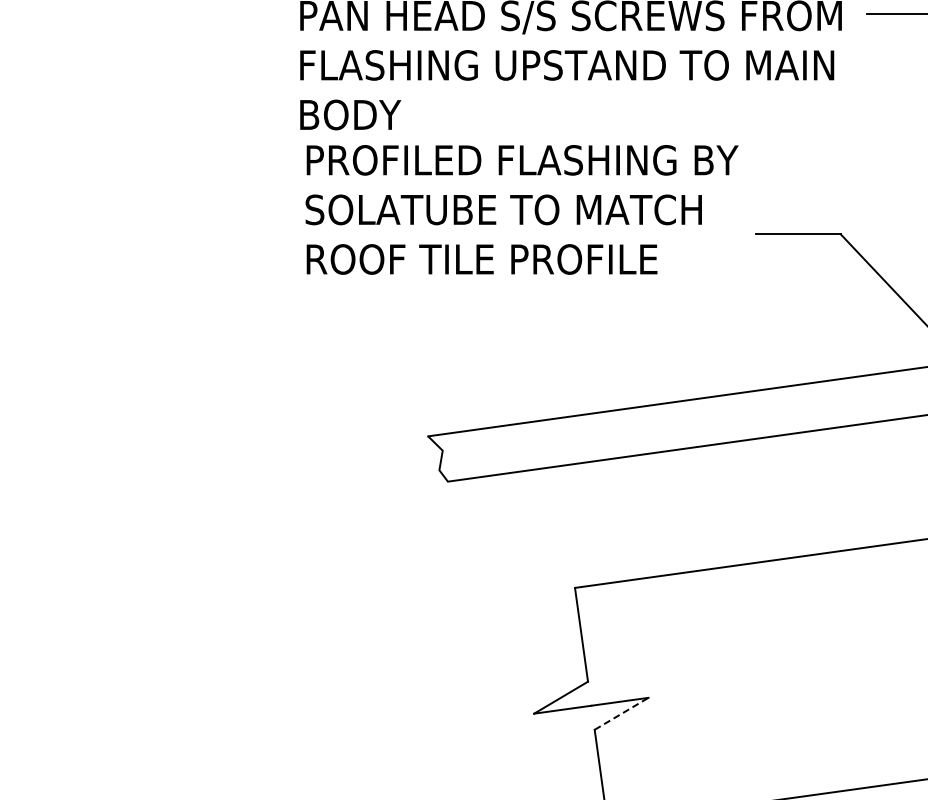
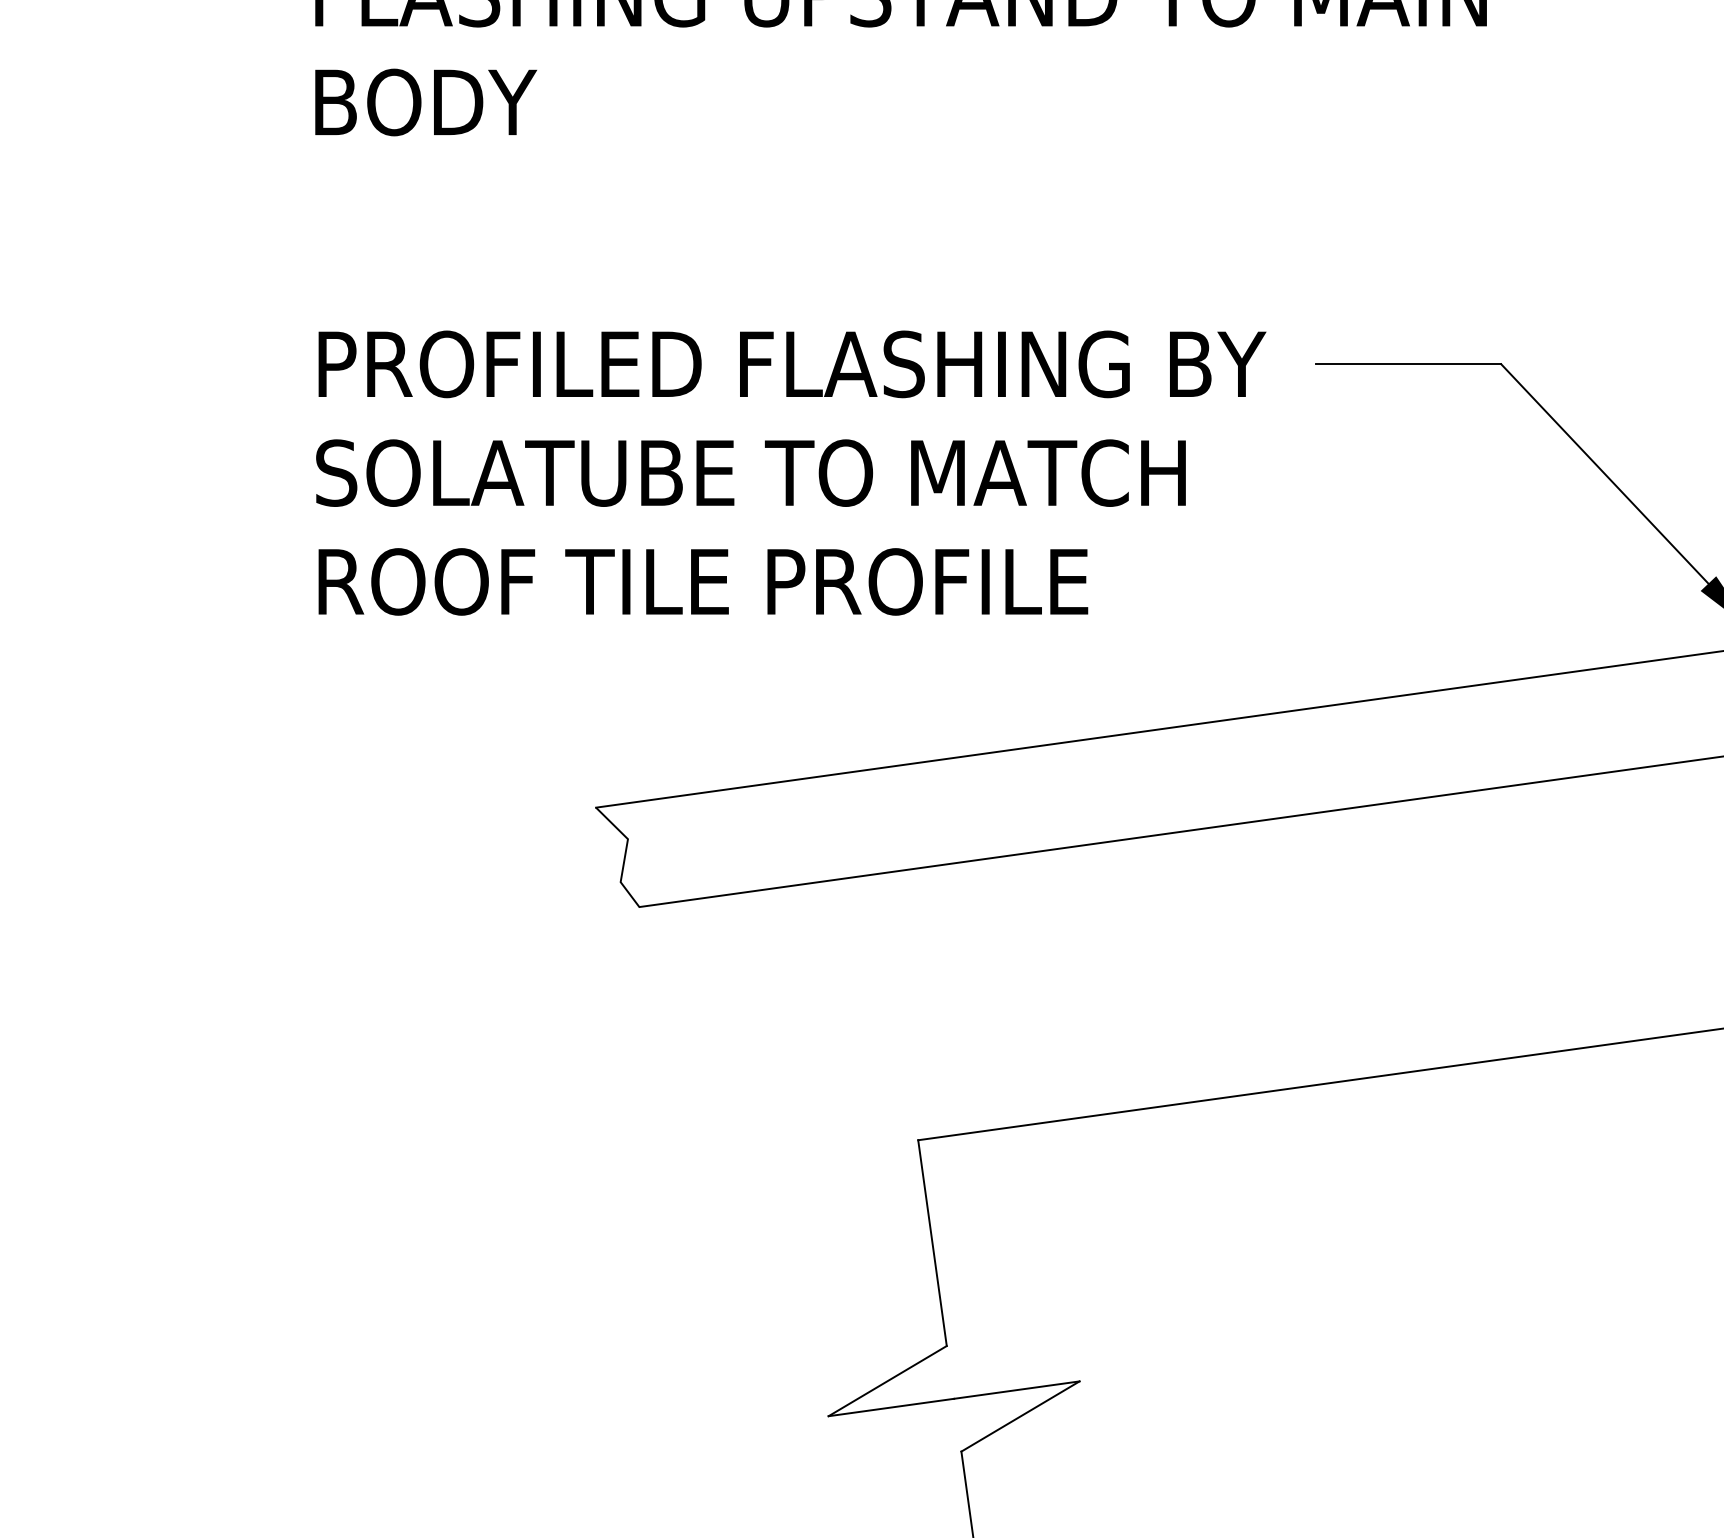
text: (521, 209) -> (789, 472), moved
line: (622, 713) -> (1022, 1415), dashed -> solid

